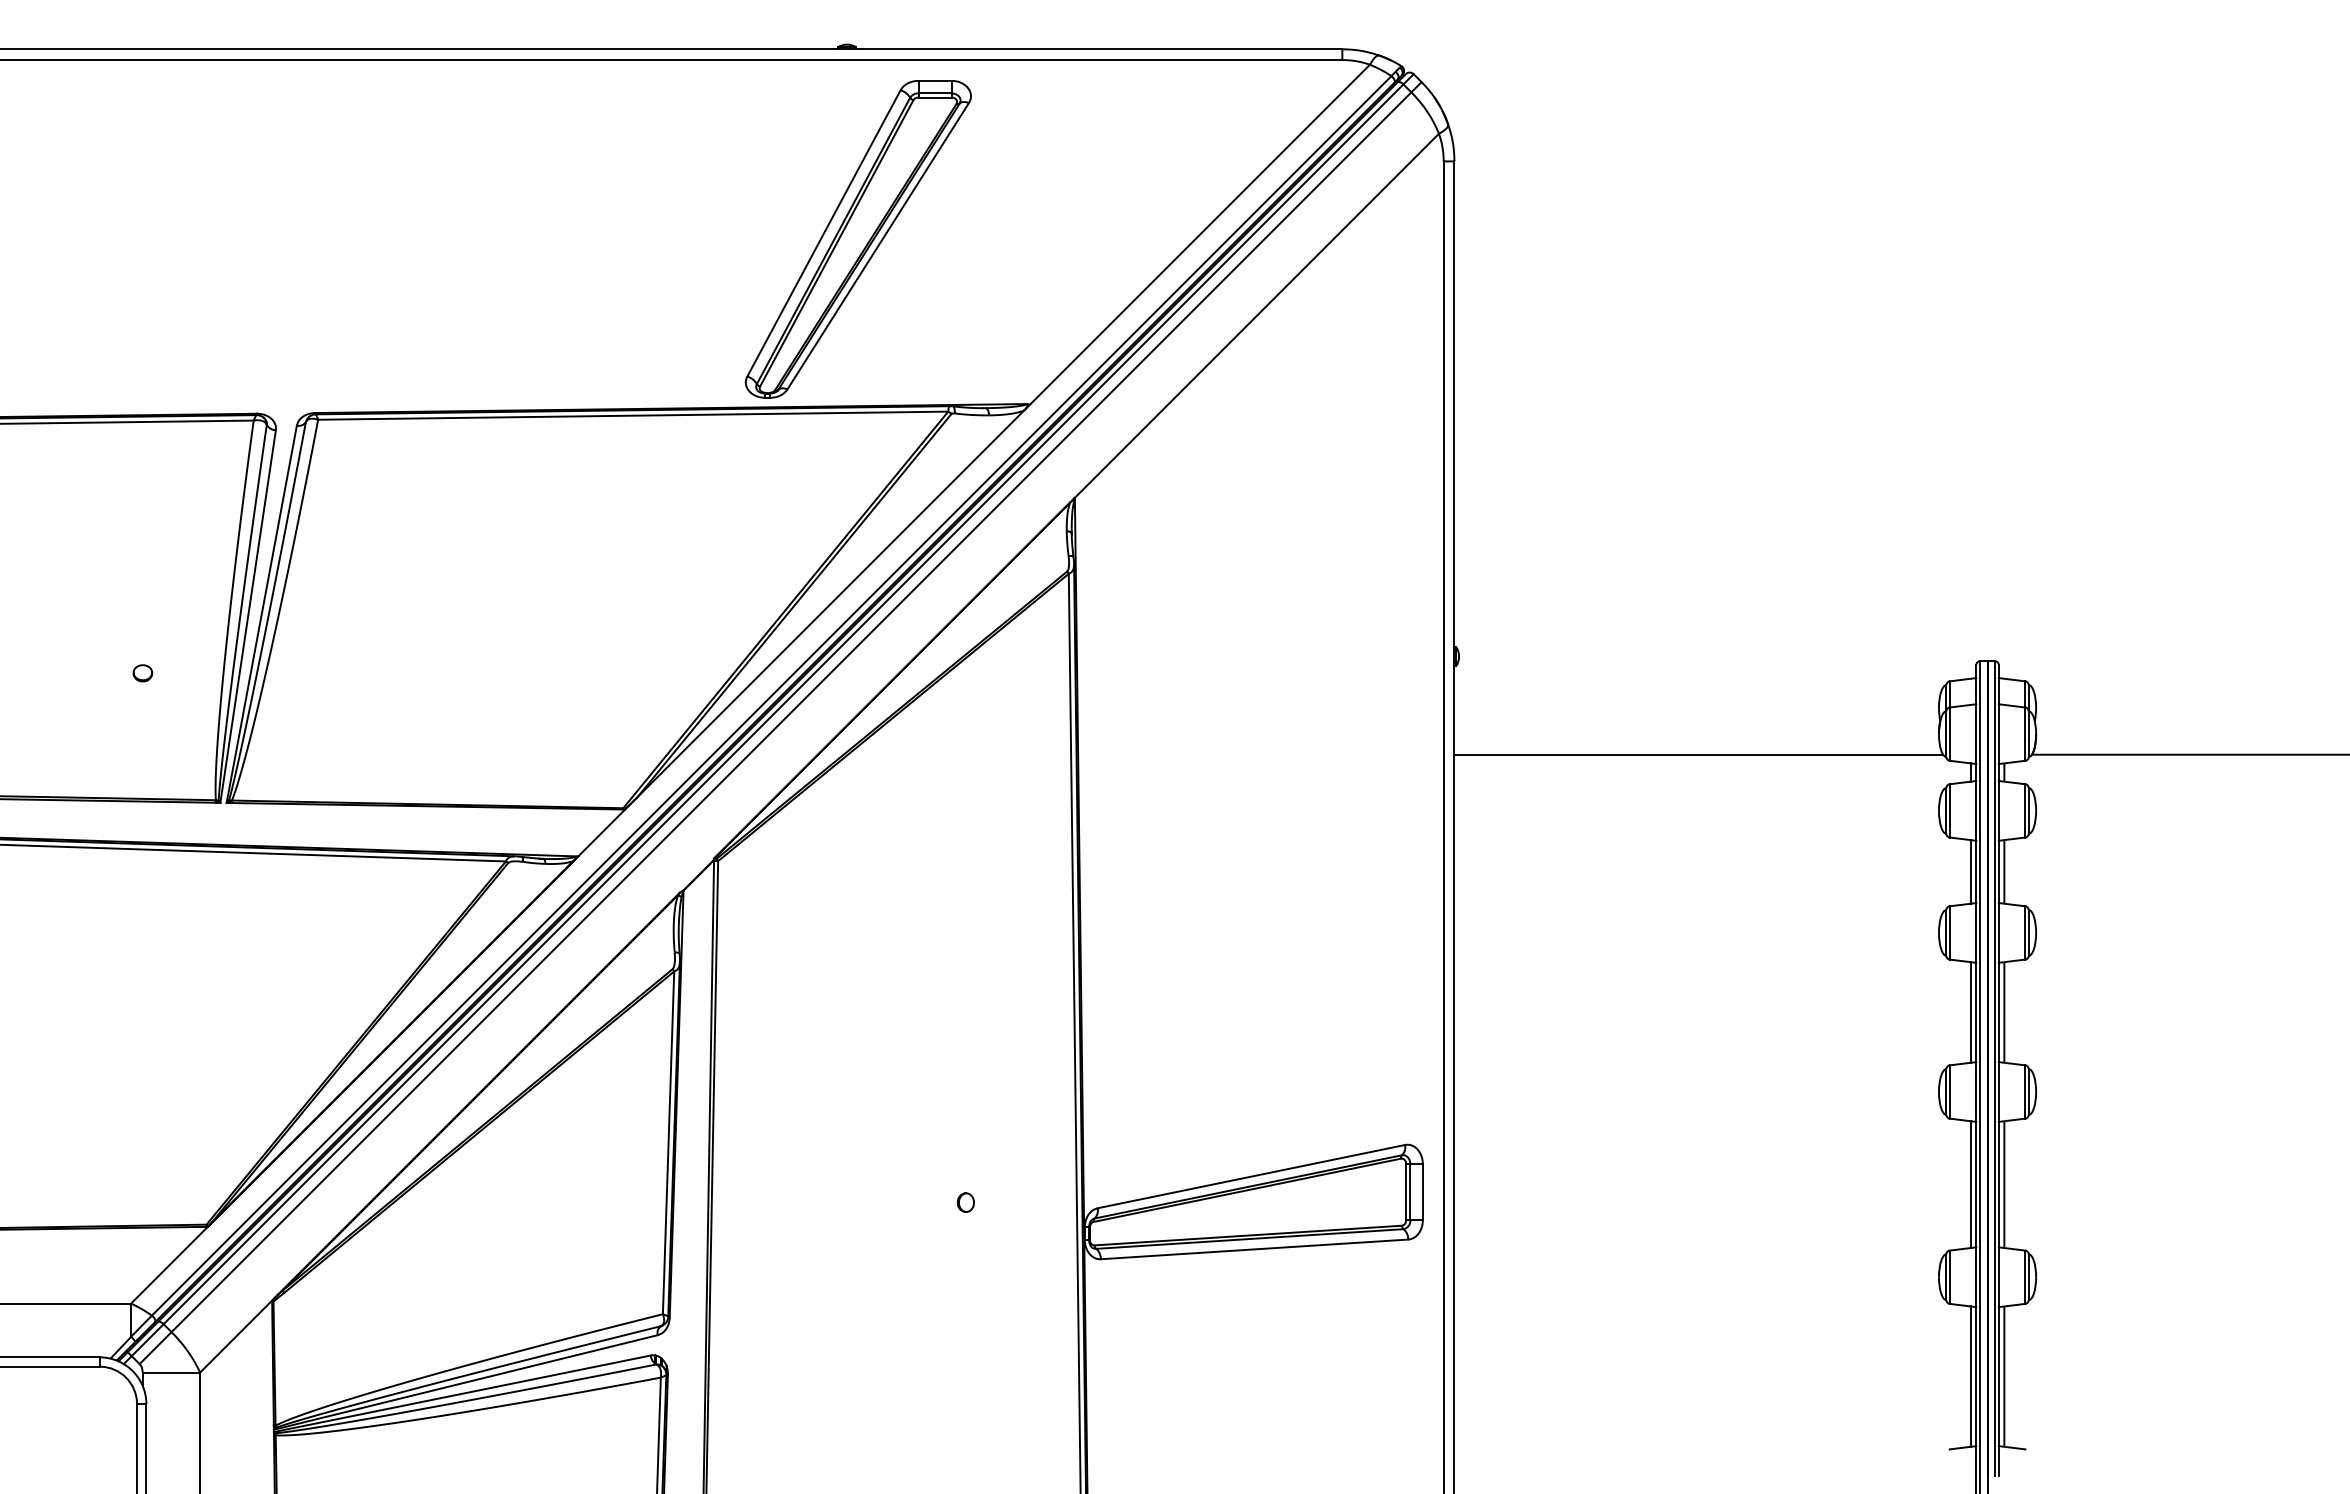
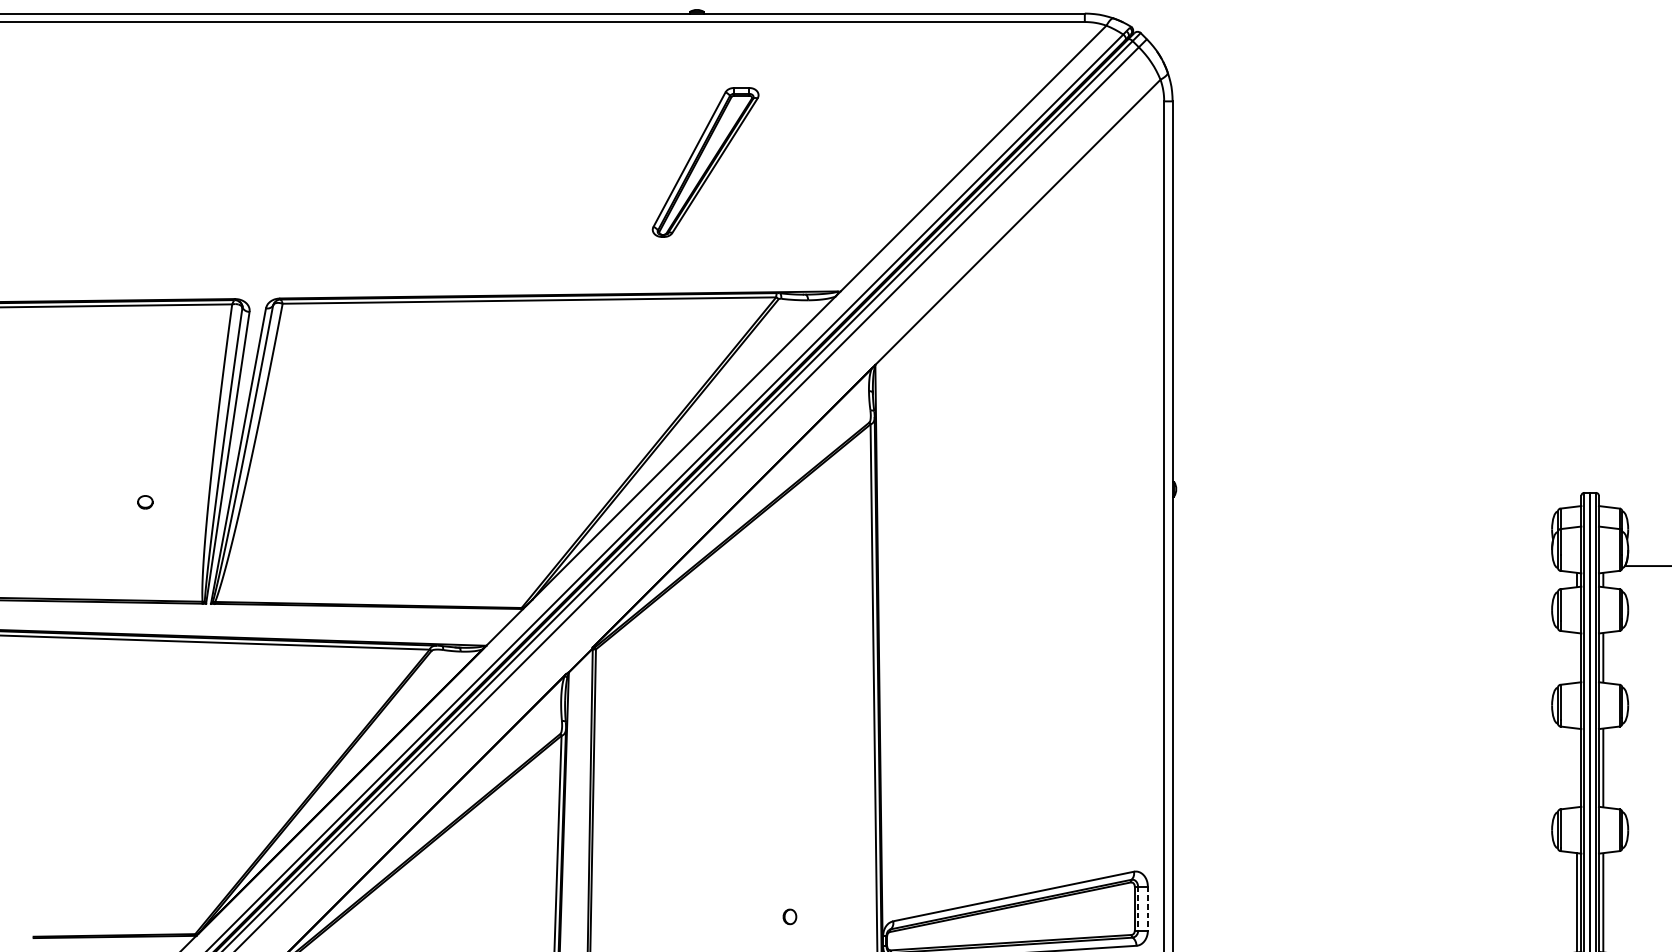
part: (857, 239) -> (705, 162), size x0.6
line: (1698, 754) -> (1363, 565), removed
line: (1970, 871) -> (1576, 657), removed
line: (1970, 1012) -> (1576, 767), removed
line: (1410, 1192) -> (1138, 908), solid -> dashed
line: (1422, 1192) -> (1147, 908), solid -> dashed

